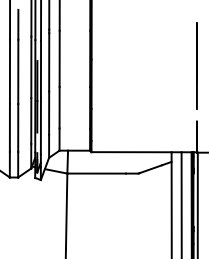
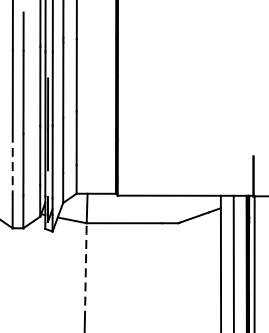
line: (196, 65) -> (252, 84), removed
line: (9, 127) -> (12, 163), solid -> dashed
line: (66, 211) -> (85, 272), solid -> dashed

